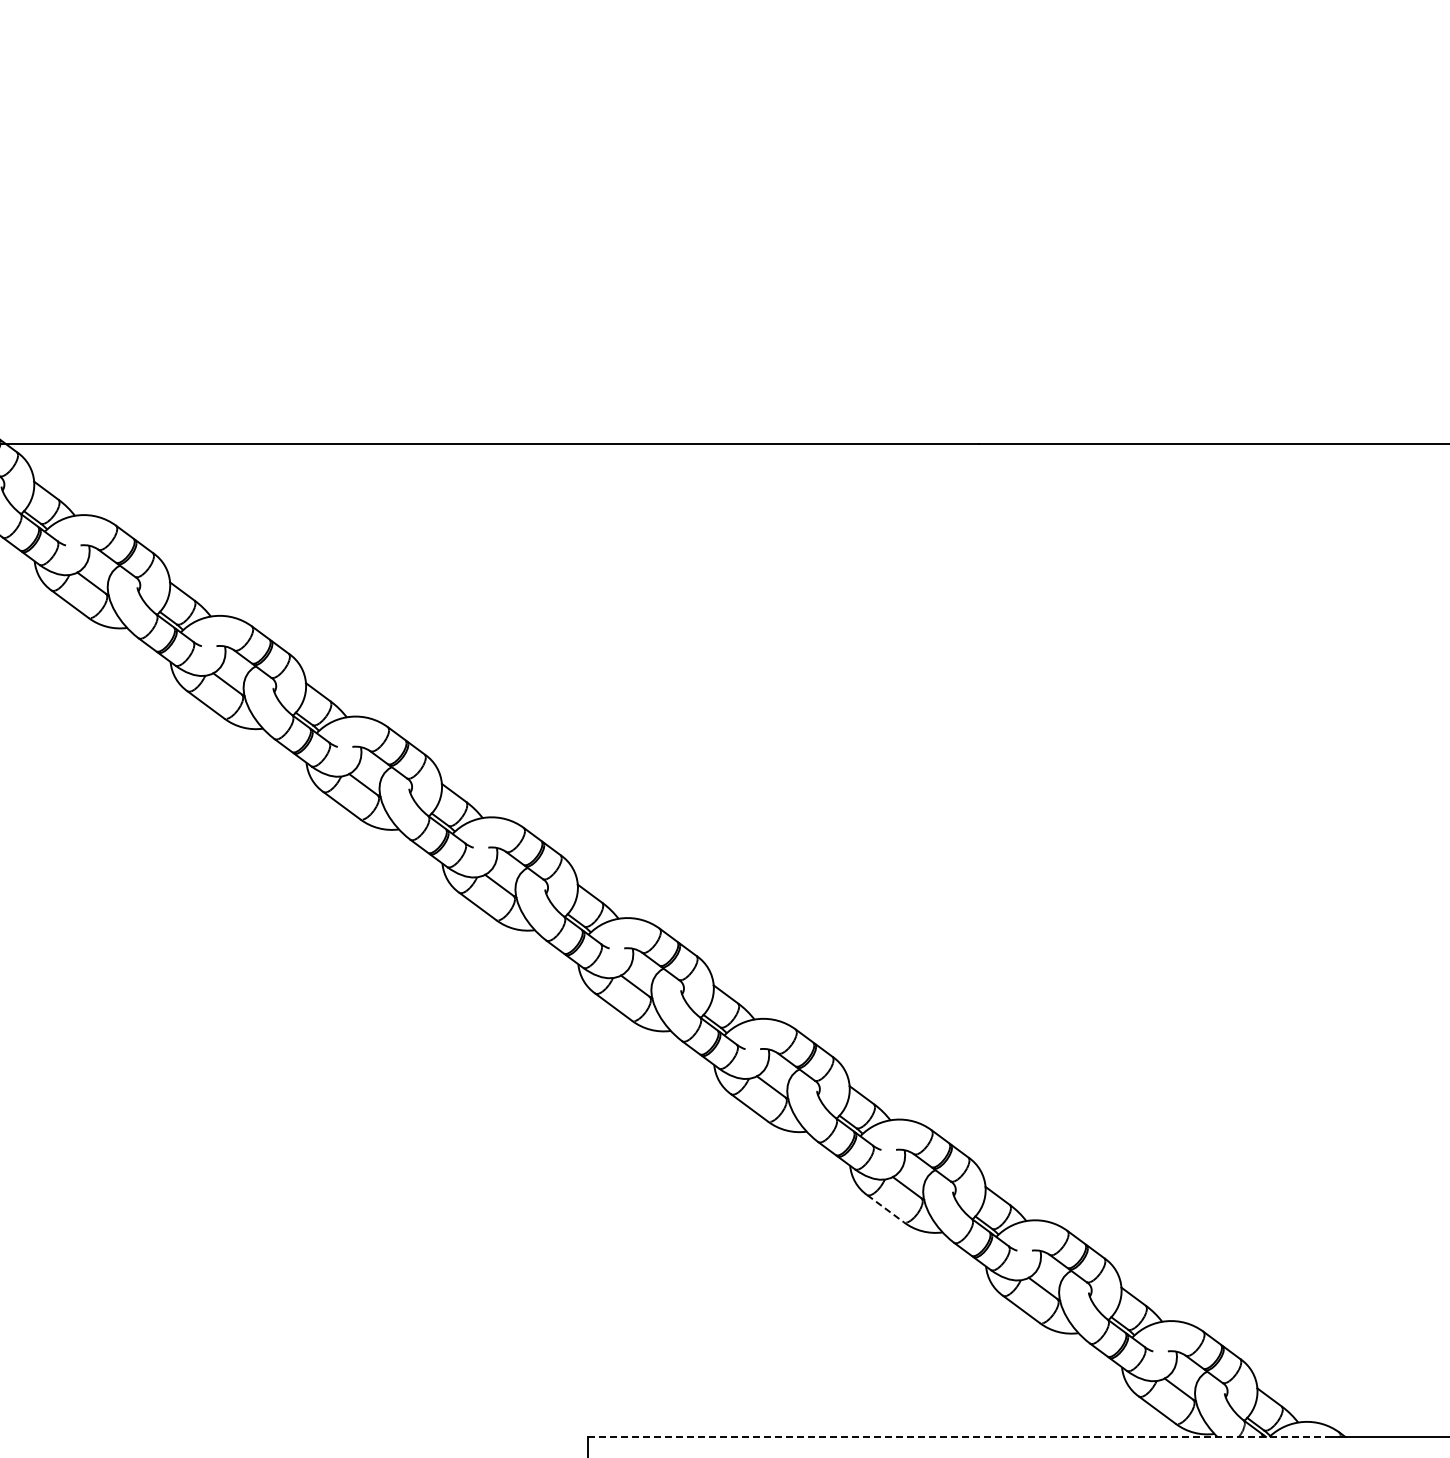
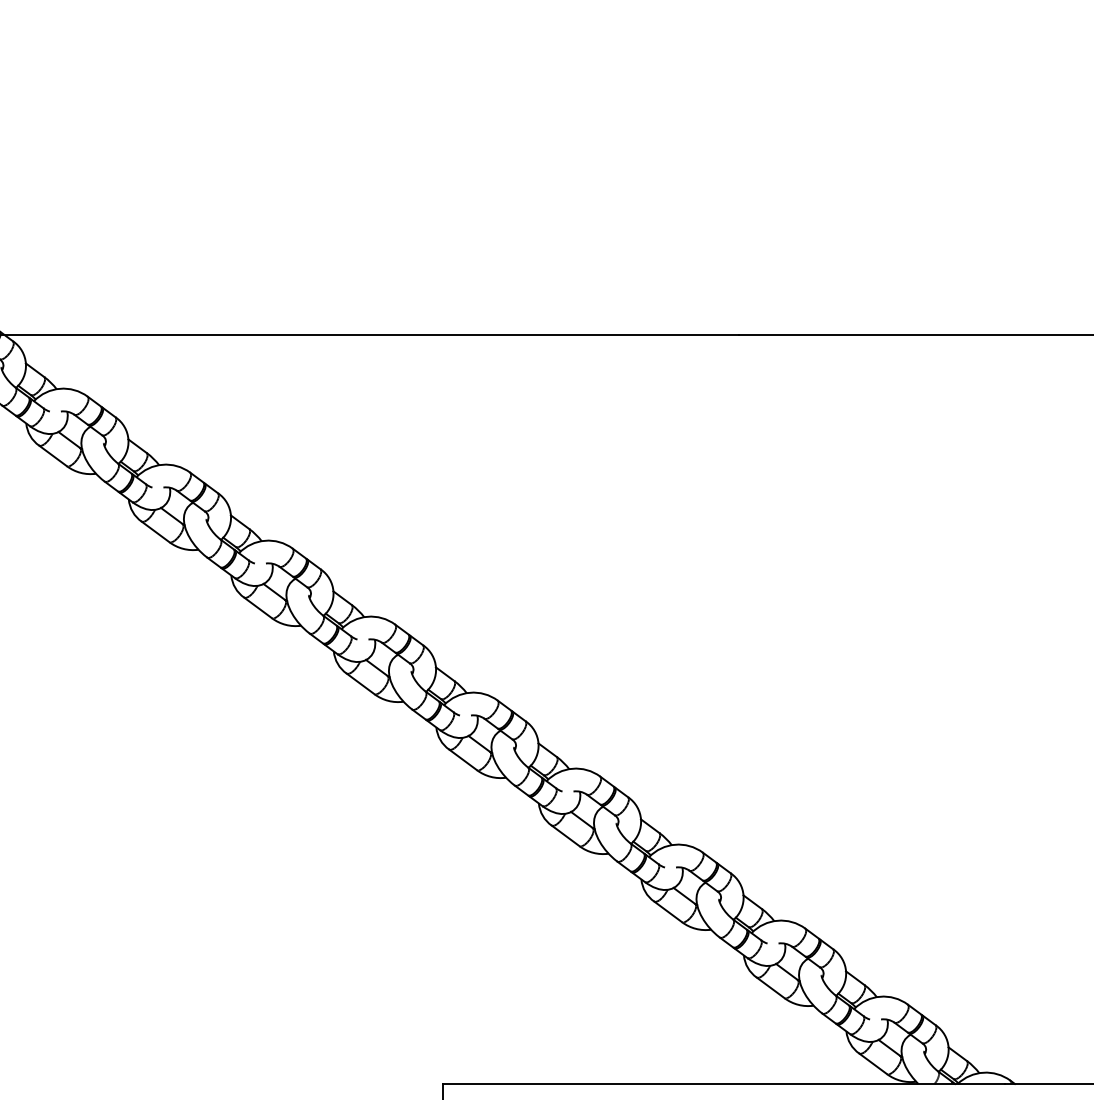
line: (885, 1208) -> (668, 911), dashed -> solid
line: (960, 1436) -> (724, 1083), dashed -> solid

